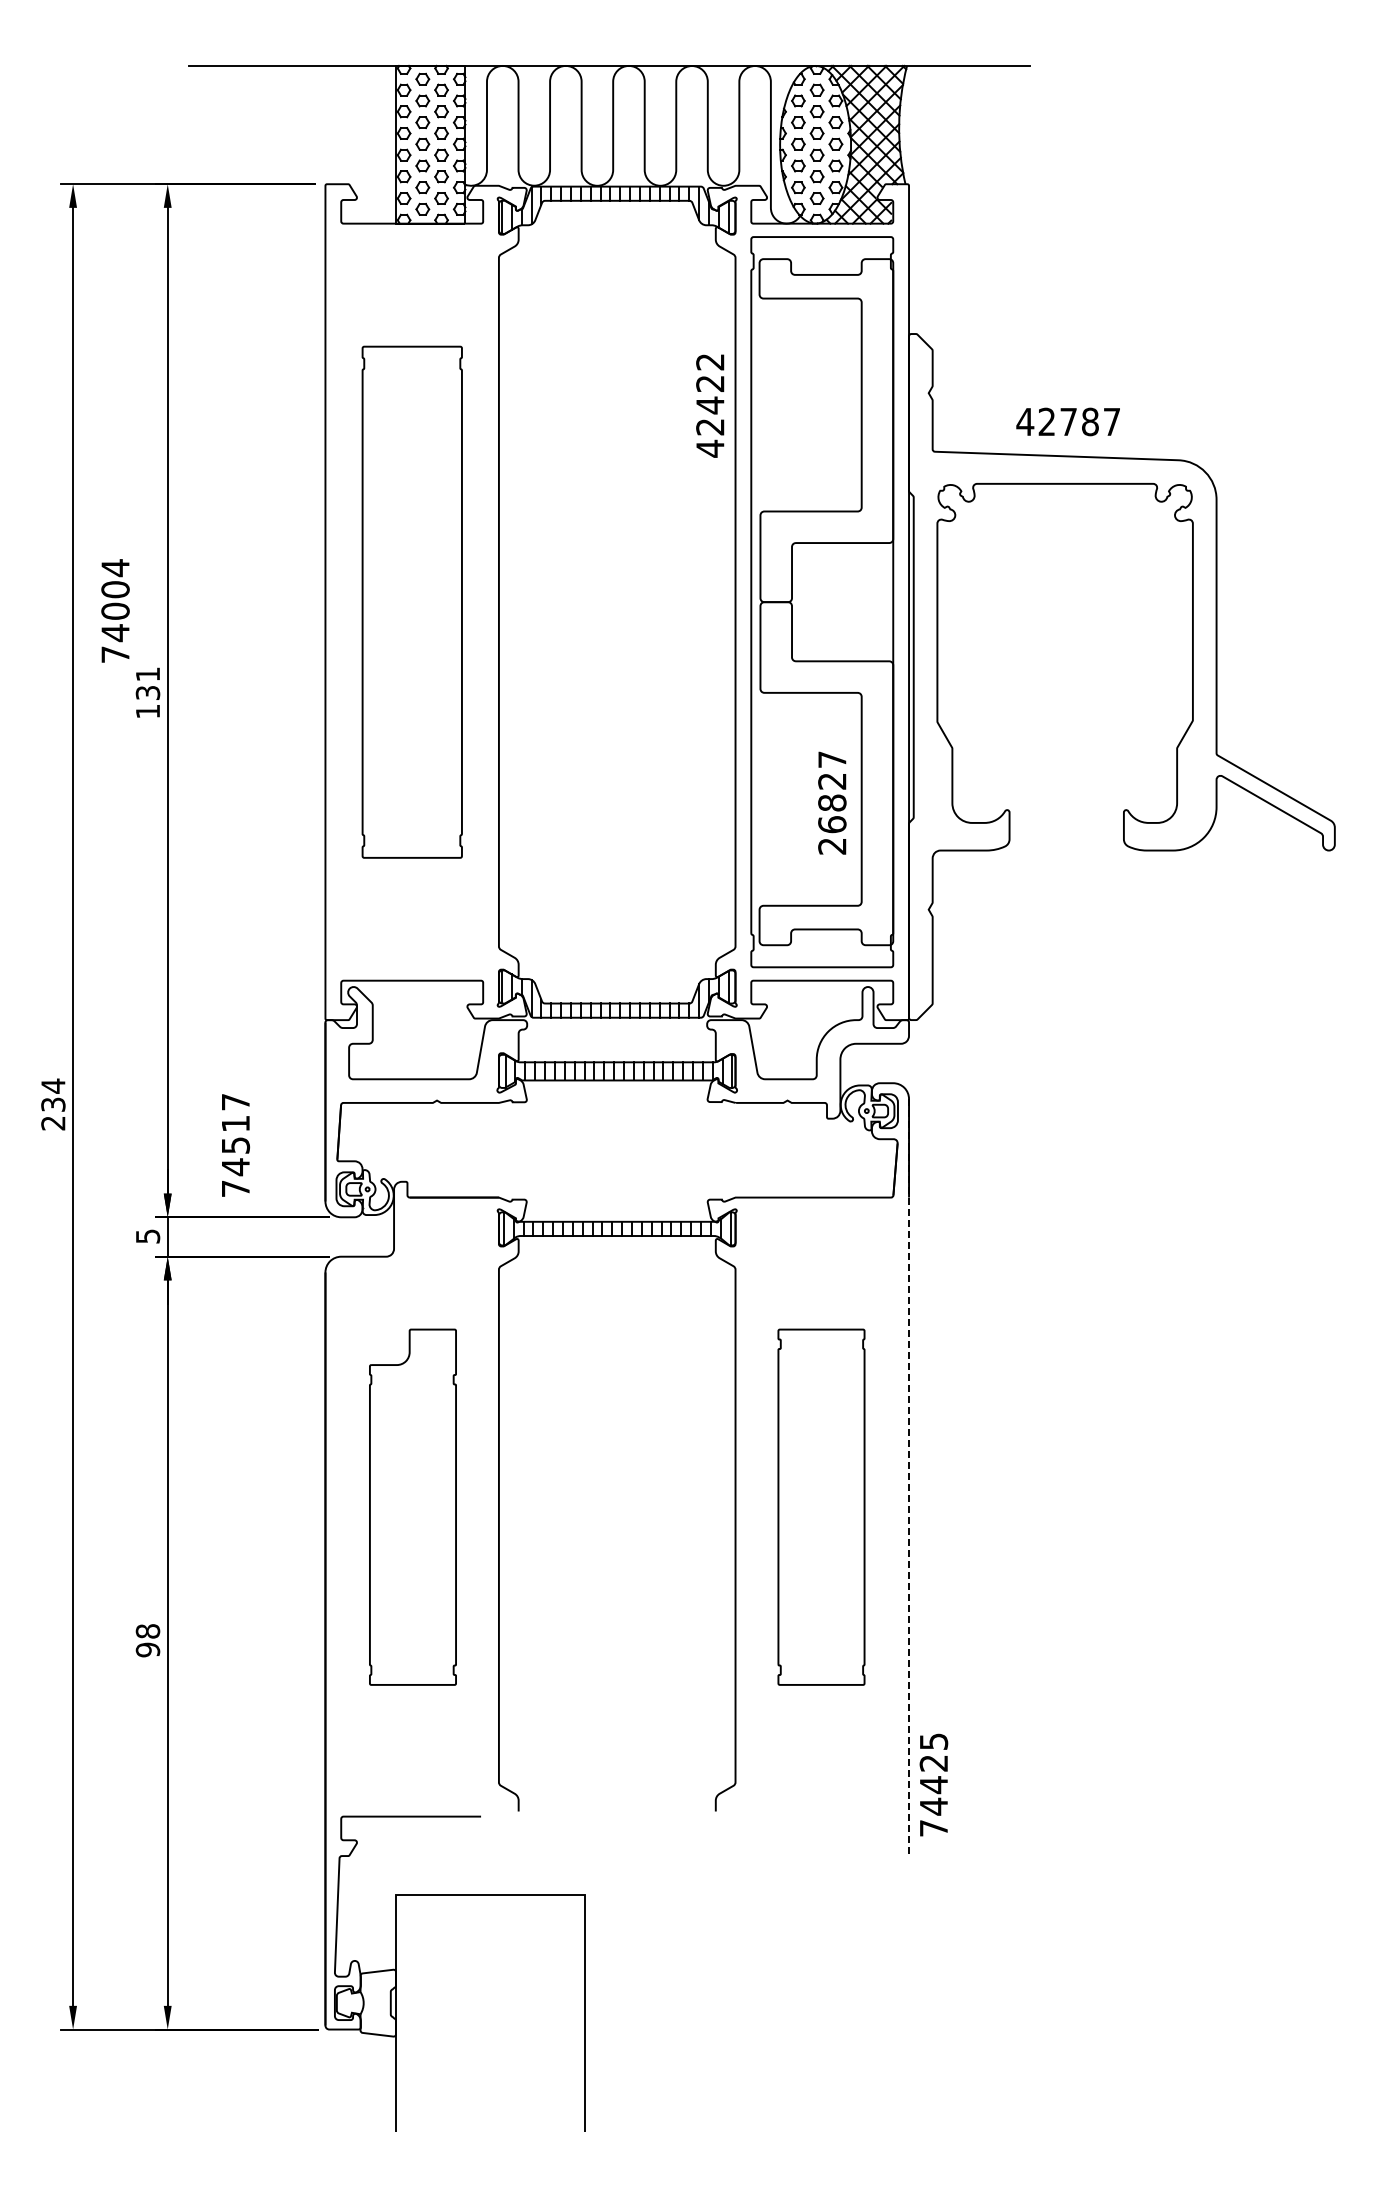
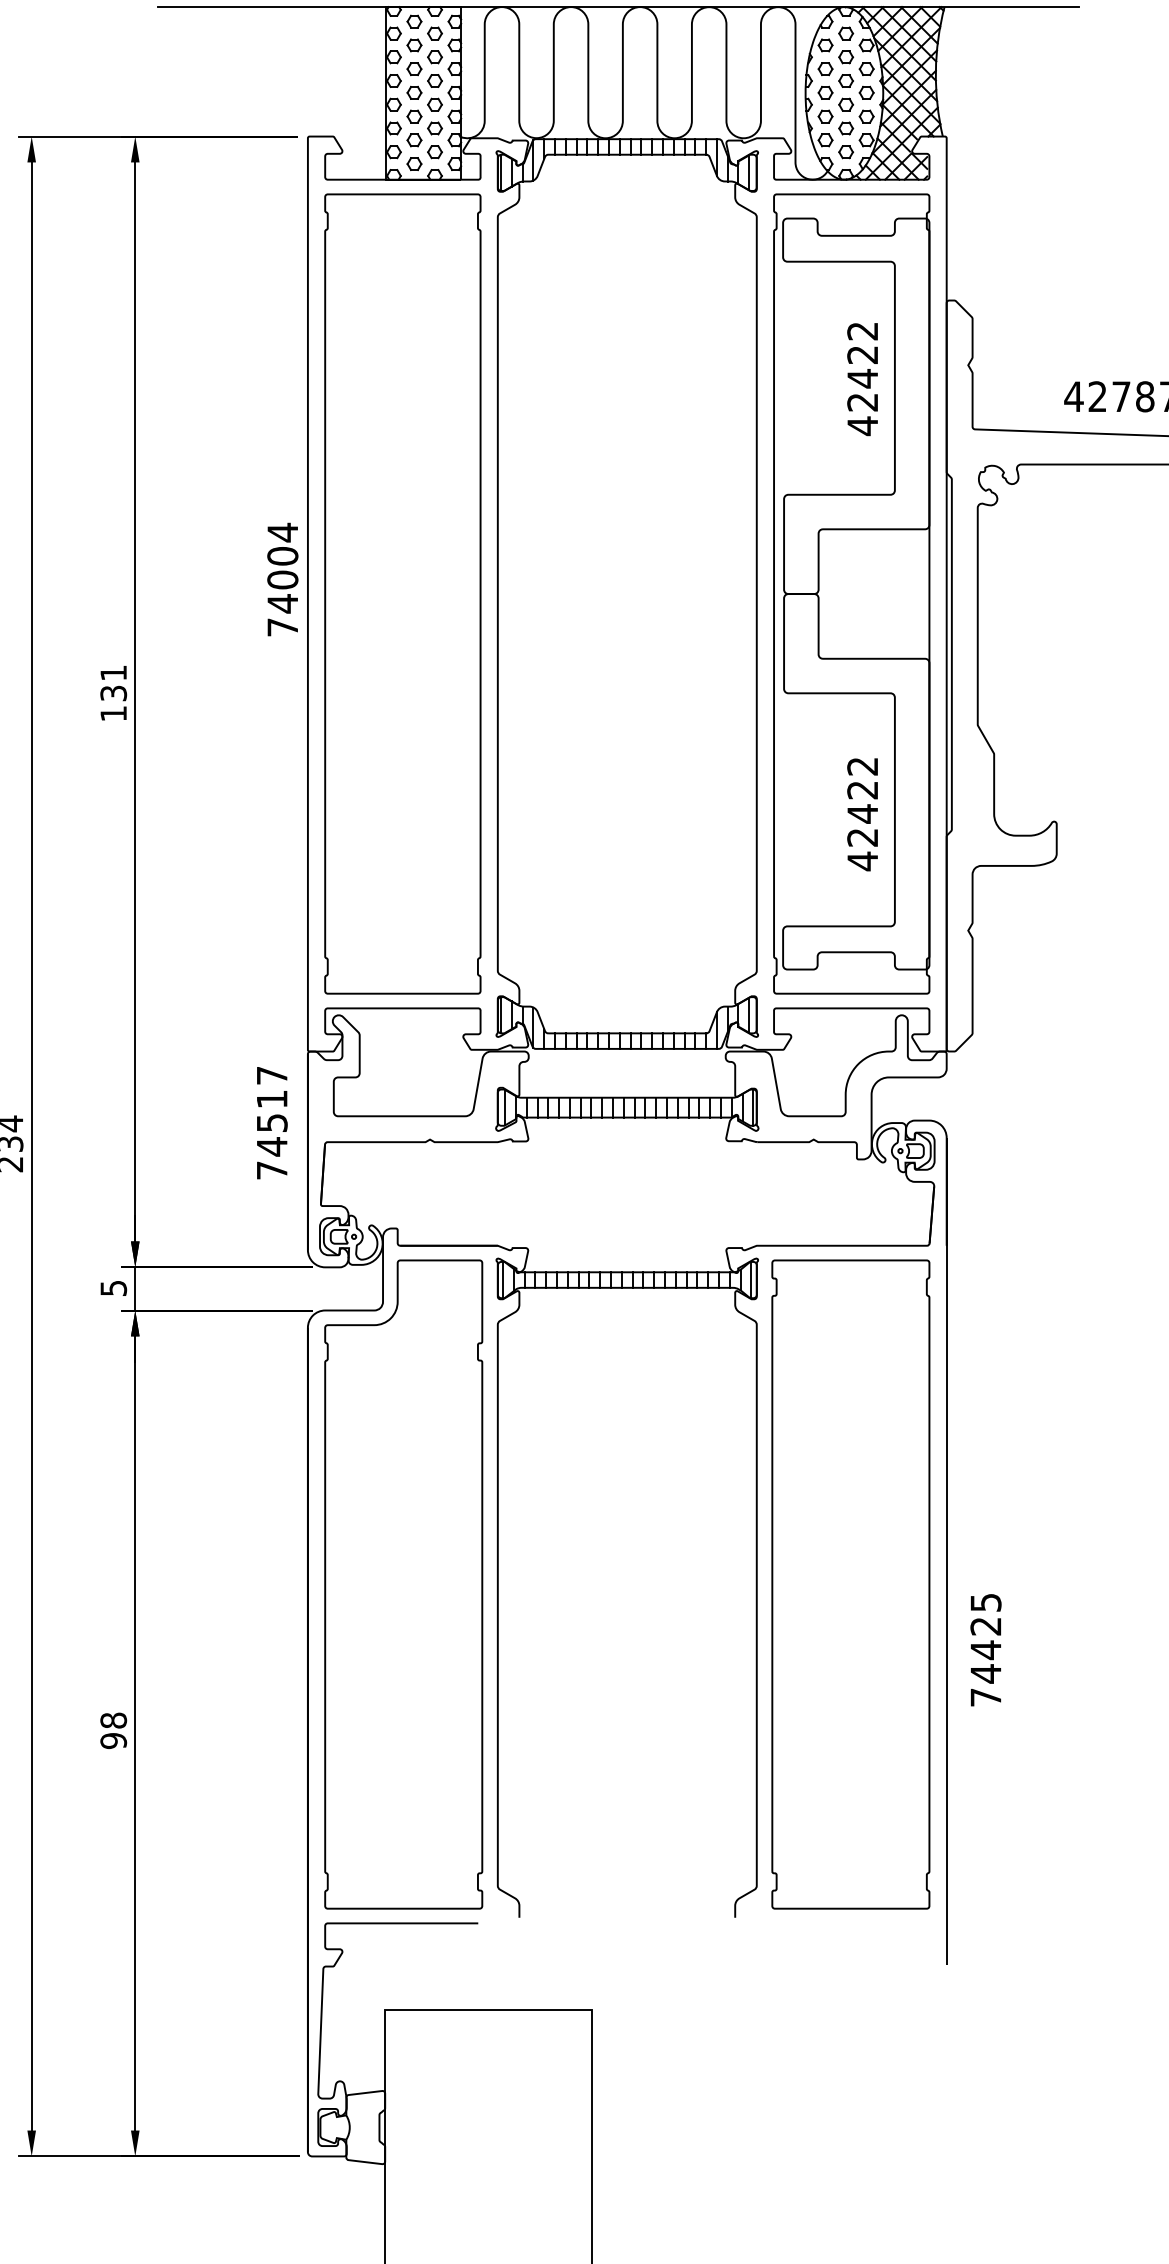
text: (710, 405) -> (862, 378), moved
part: (412, 602) -> (403, 594), size x1.43
text: (115, 610) -> (282, 579), moved
text: (832, 803) -> (862, 814), 26827 -> 42422
text: (235, 1145) -> (271, 1123), moved
line: (909, 1476) -> (947, 1551), dashed -> solid
part: (412, 1507) -> (403, 1585), size x1.67
part: (821, 1507) -> (850, 1585), size x1.67
text: (933, 1784) -> (985, 1649), moved

